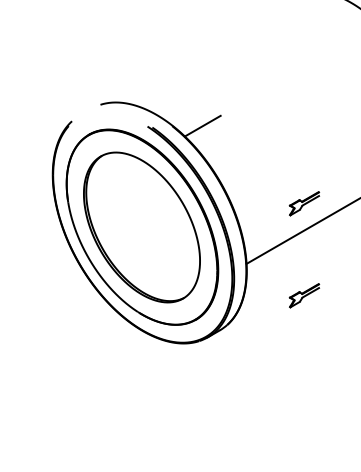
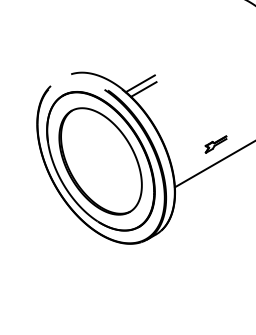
line: (197, 117) -> (140, 83), added
part: (304, 295) -> (216, 209), removed

